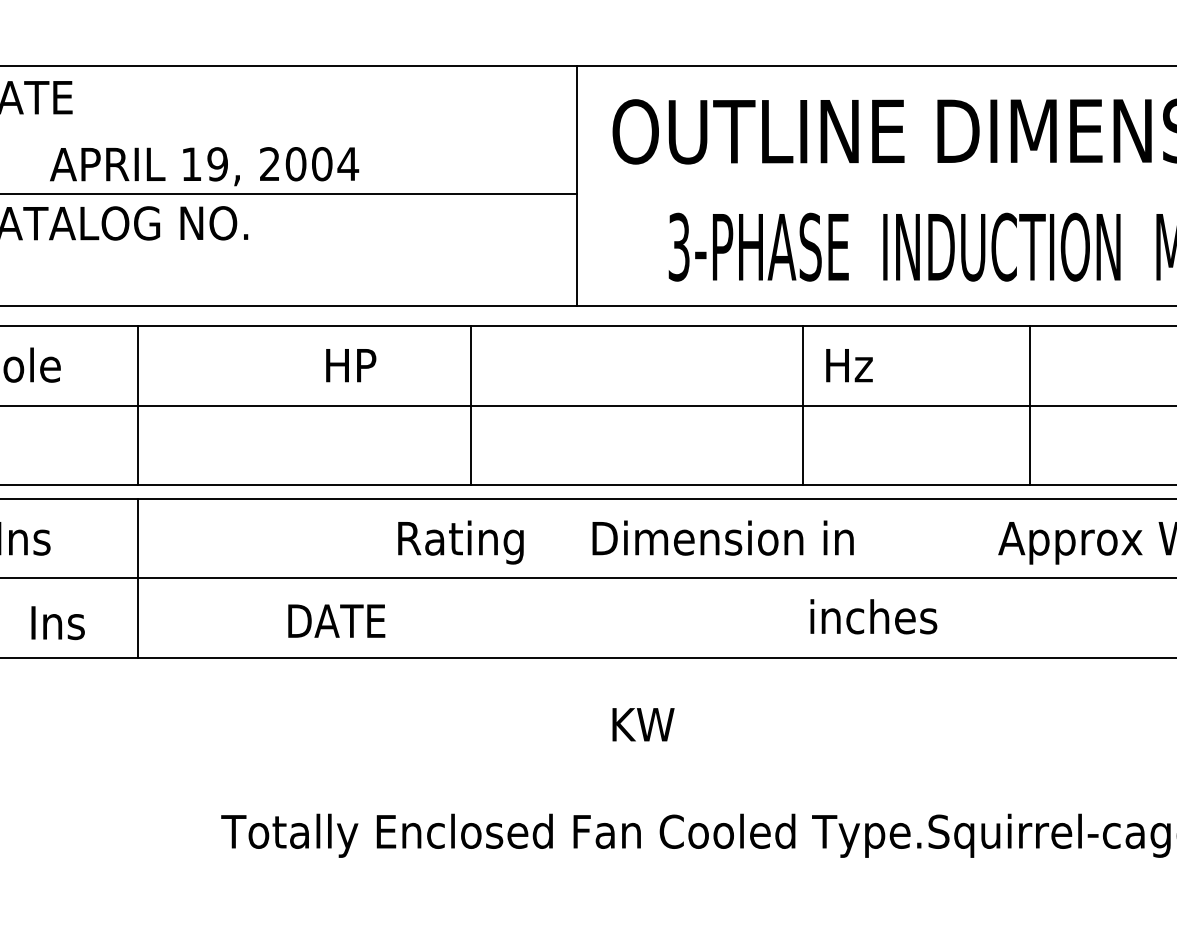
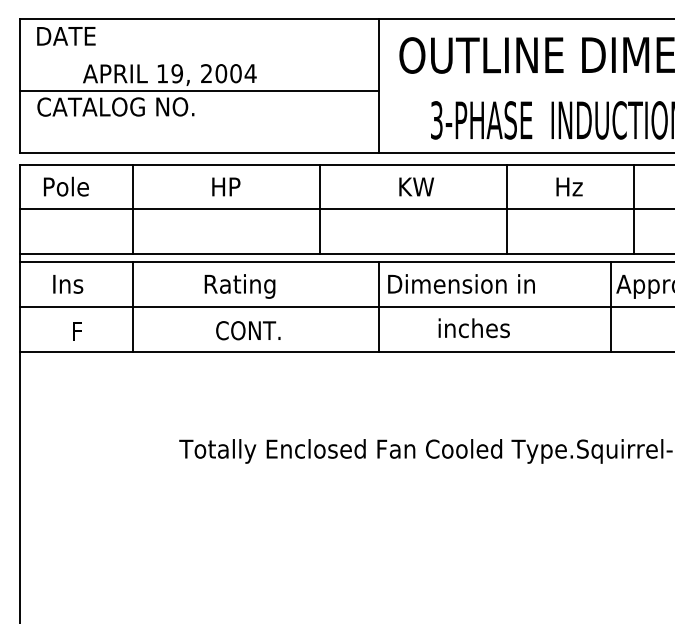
text: (351, 364) -> (226, 186), moved
text: (849, 364) -> (569, 186), moved
text: (459, 542) -> (239, 286), moved
line: (577, 578) -> (379, 306), added
line: (989, 578) -> (611, 306), added
text: (872, 617) -> (473, 328), moved
text: (344, 620) -> (248, 330), DATE -> CONT.
text: (58, 622) -> (87, 331), Ins -> F
text: (643, 723) -> (416, 186), moved

